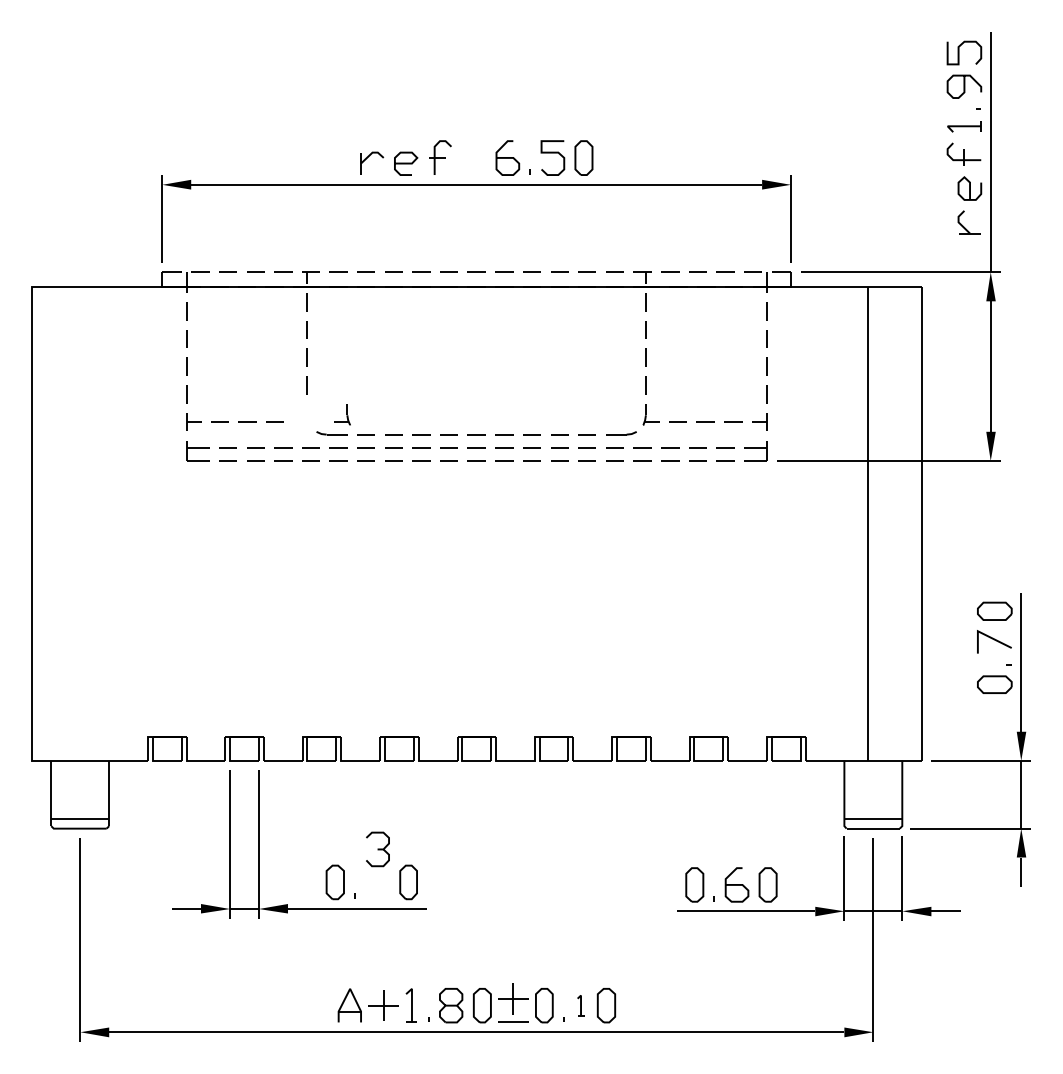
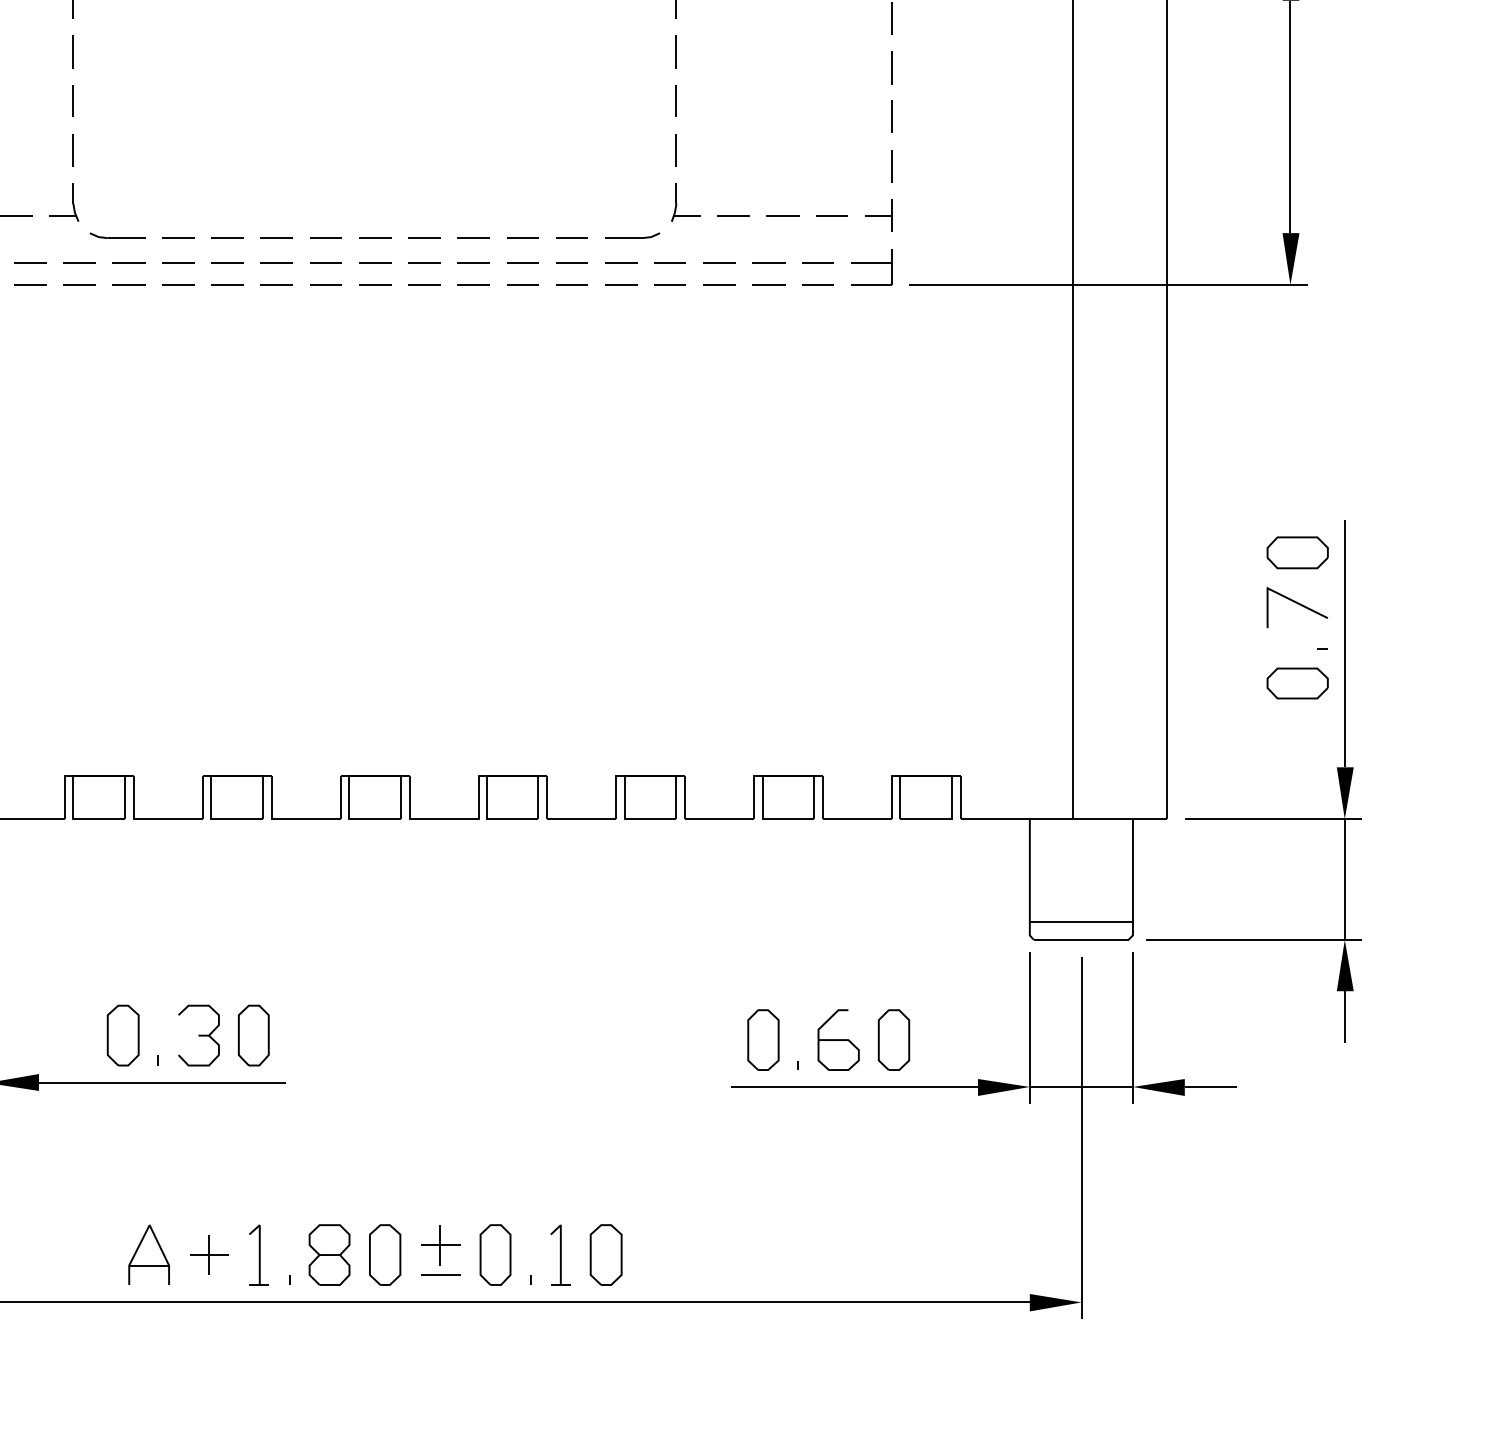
part: (342, 414) -> (64, 202), moved
part: (377, 849) -> (198, 1035), moved
part: (513, 1003) -> (440, 1251), size x0.71
part: (383, 1005) -> (209, 1254), size x0.71
part: (580, 1005) -> (559, 1254), size x1.67

